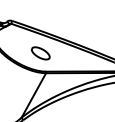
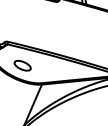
part: (40, 53) -> (22, 65), moved

